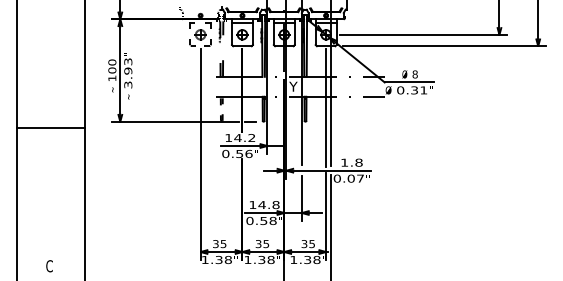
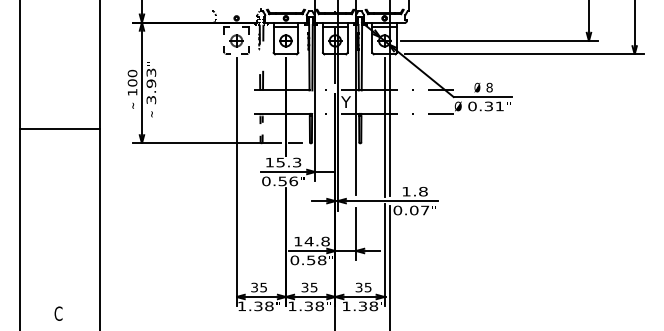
line: (50, 128) -> (59, 129), moved
text: (244, 137) -> (288, 162), 14.2 -> 15.3

